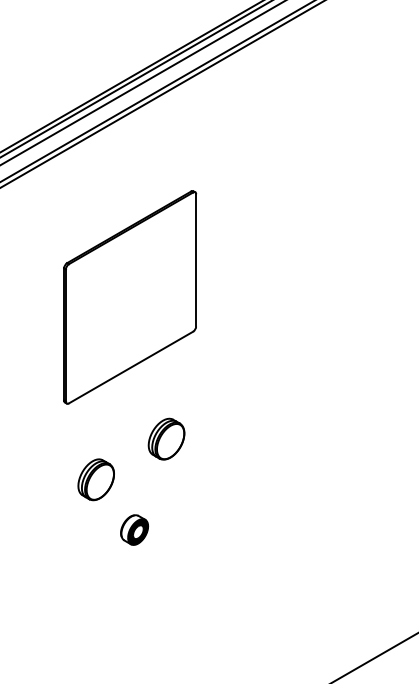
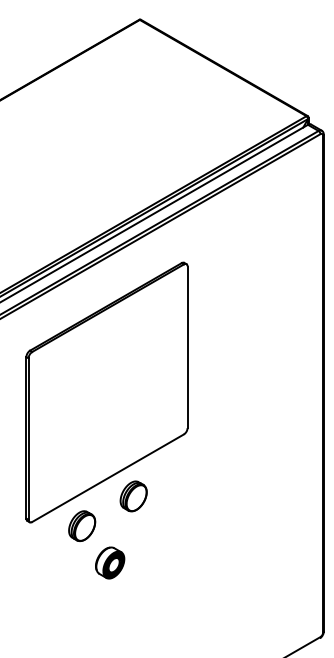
part: (129, 297) -> (106, 392), size x1.67
part: (134, 529) -> (110, 562), size x1.43

